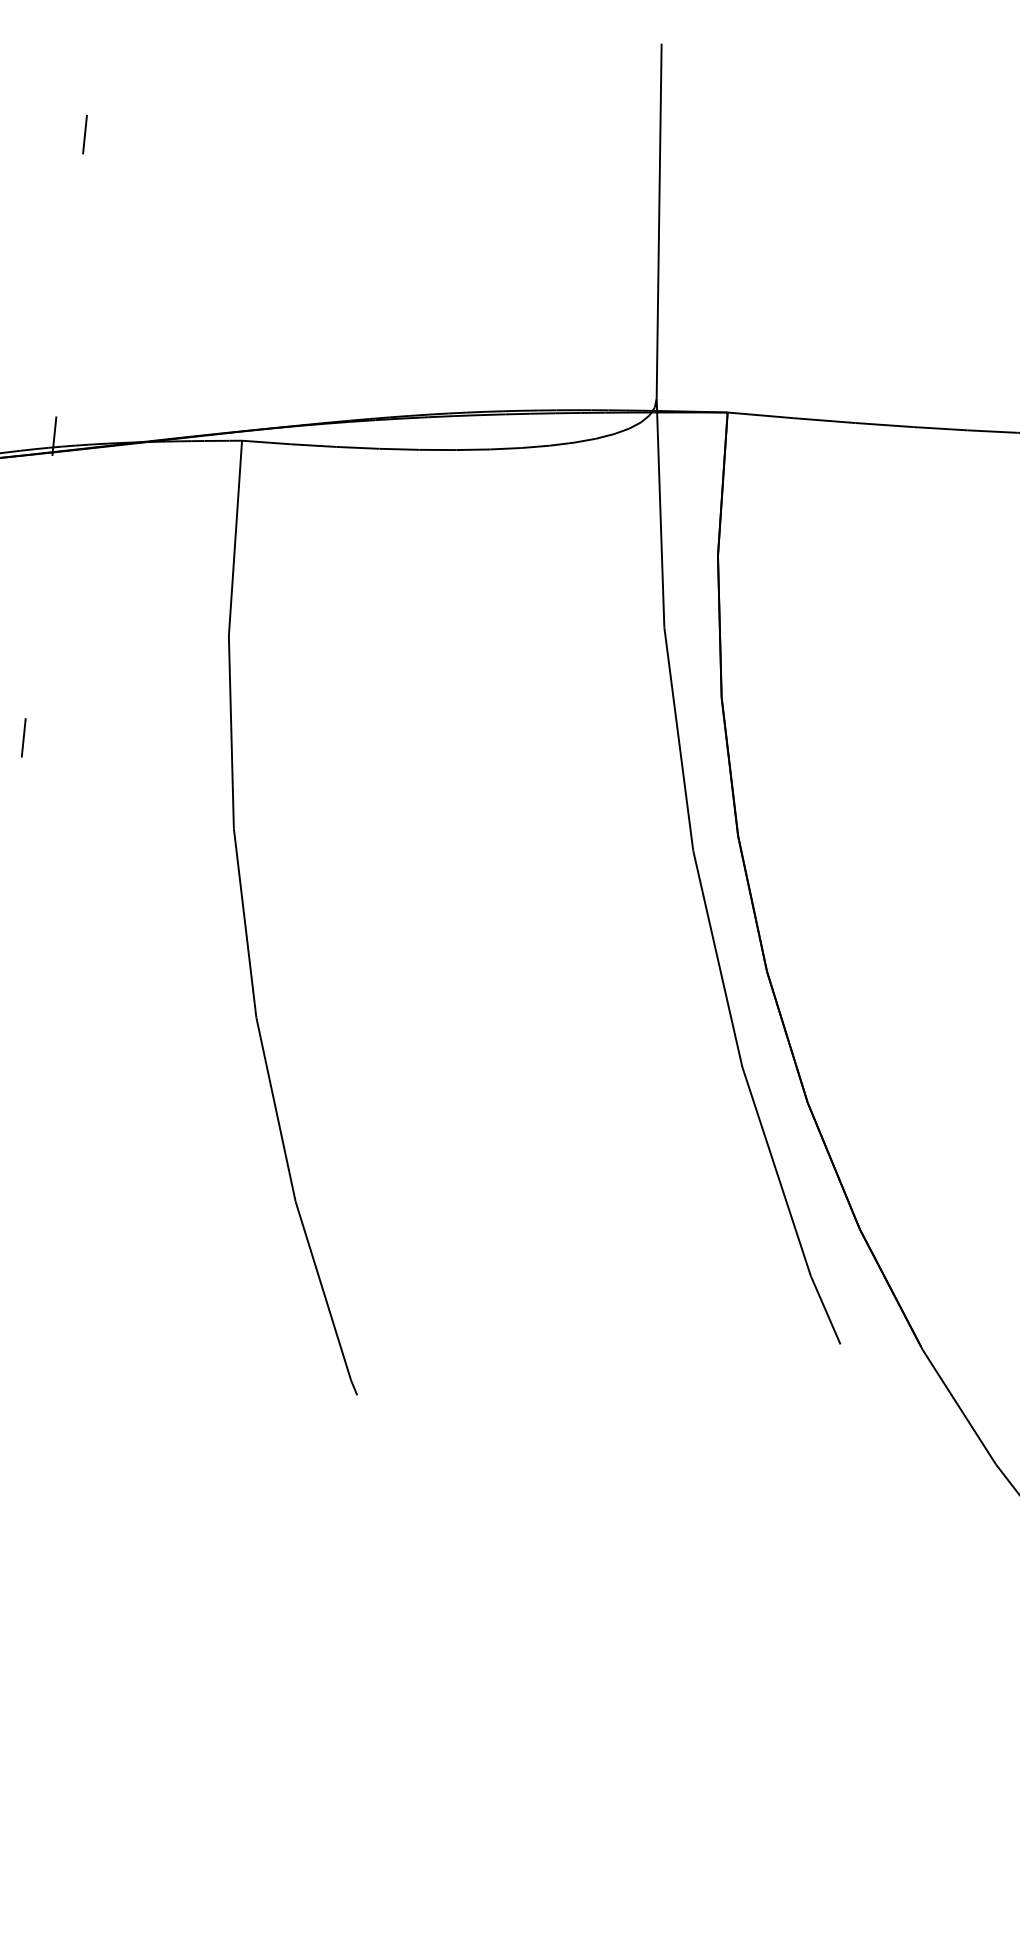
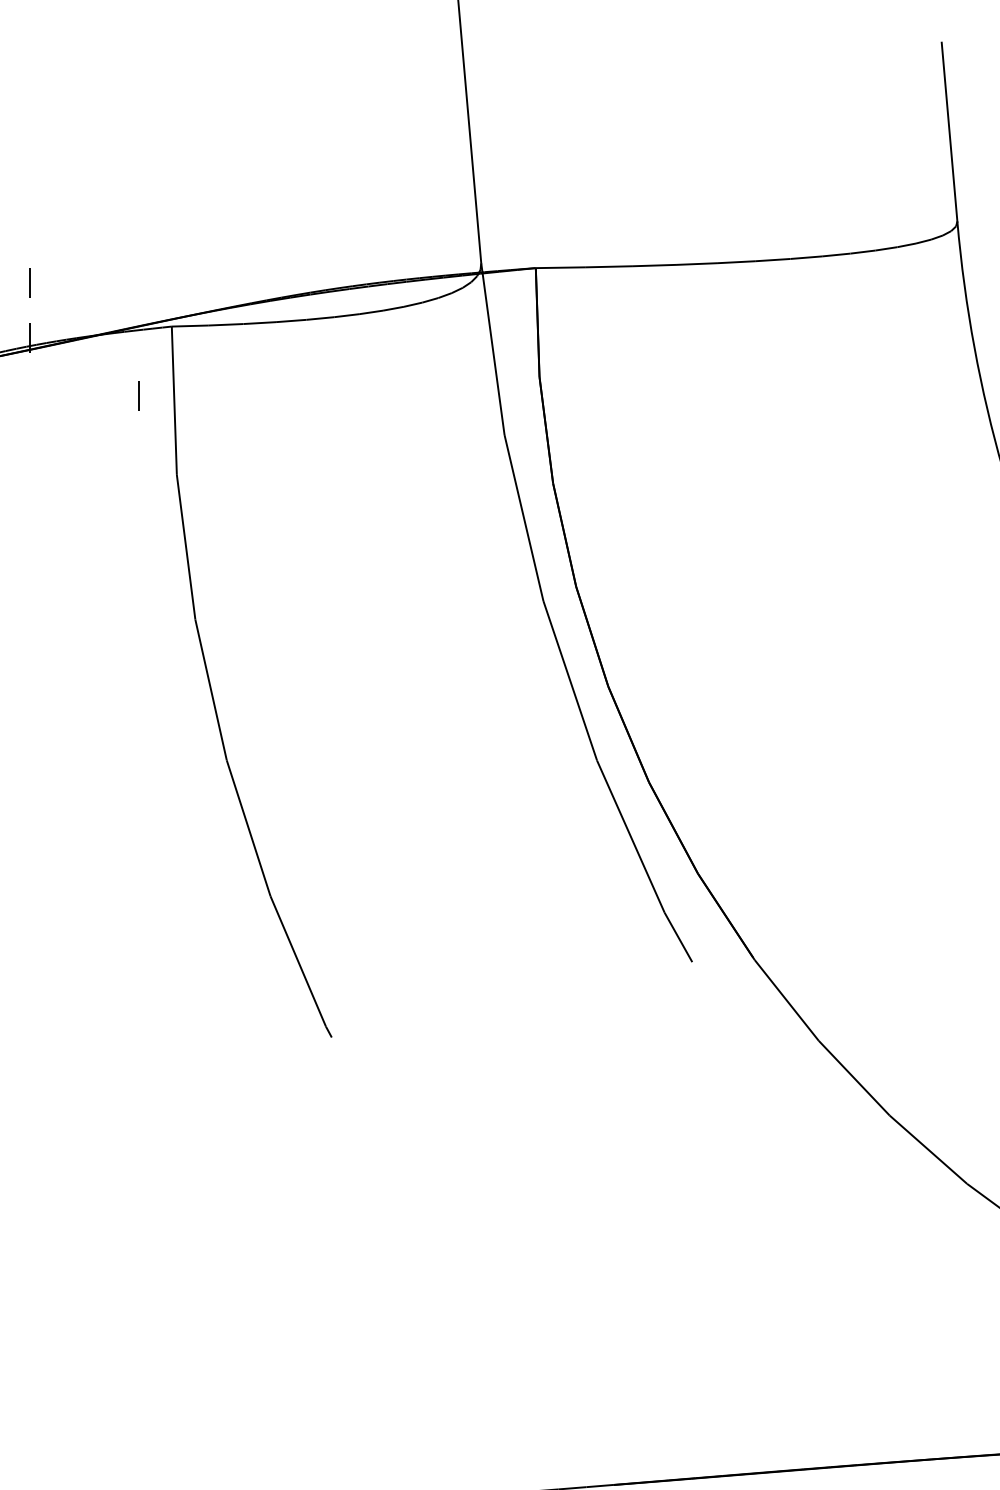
line: (84, 134) -> (29, 282), moved
line: (23, 736) -> (138, 395), moved

